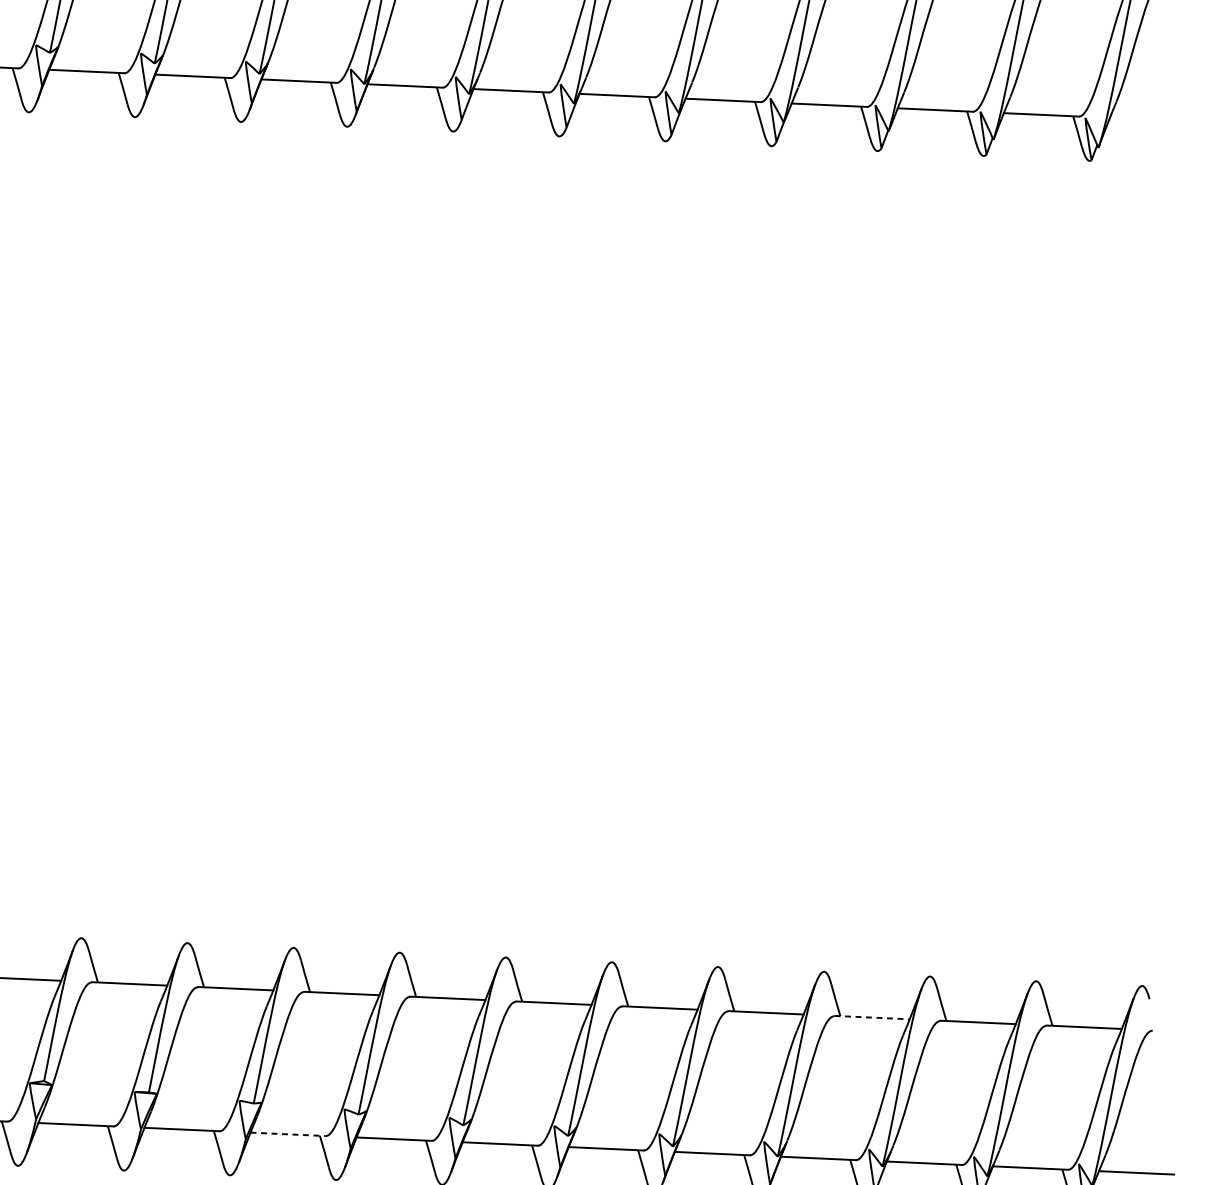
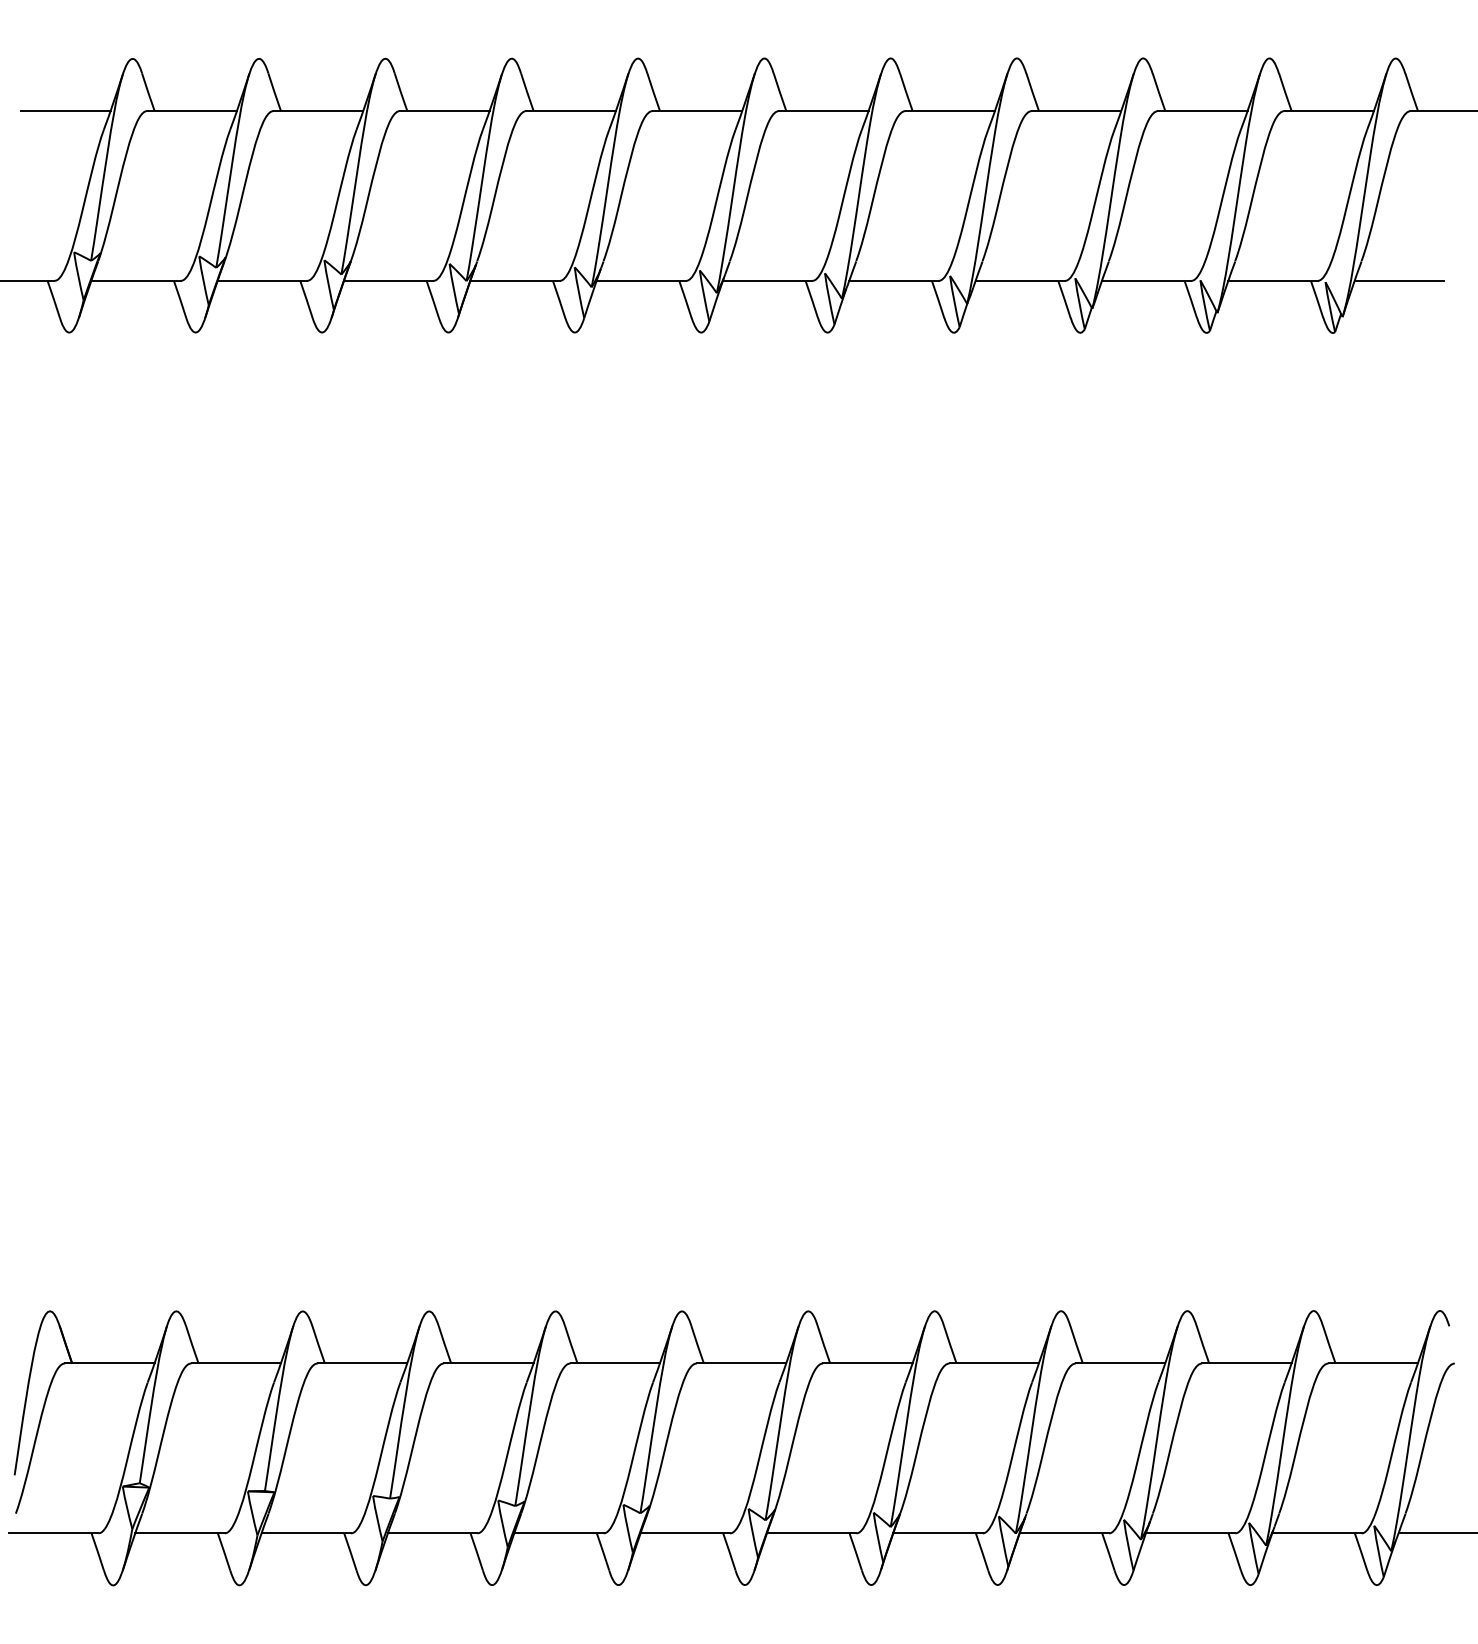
line: (1147, 119) -> (1399, 280), added
line: (872, 1017) -> (1120, 1363), dashed -> solid
line: (287, 1134) -> (432, 1533), dashed -> solid

